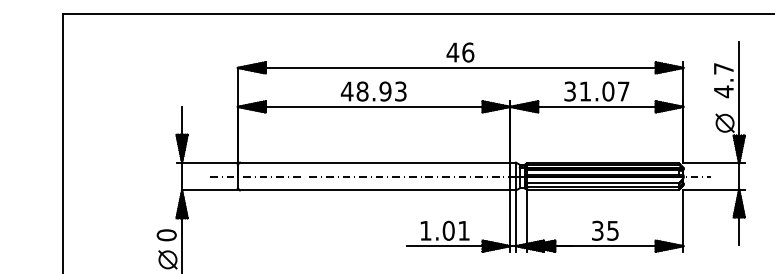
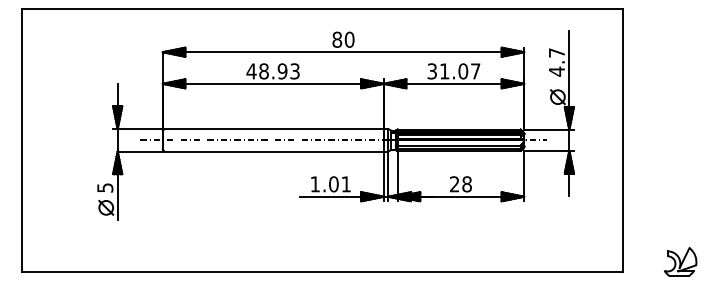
text: (460, 52) -> (343, 39), 46 -> 80
text: (604, 231) -> (460, 184), 35 -> 28
text: (167, 234) -> (105, 187), 0 -> 5

